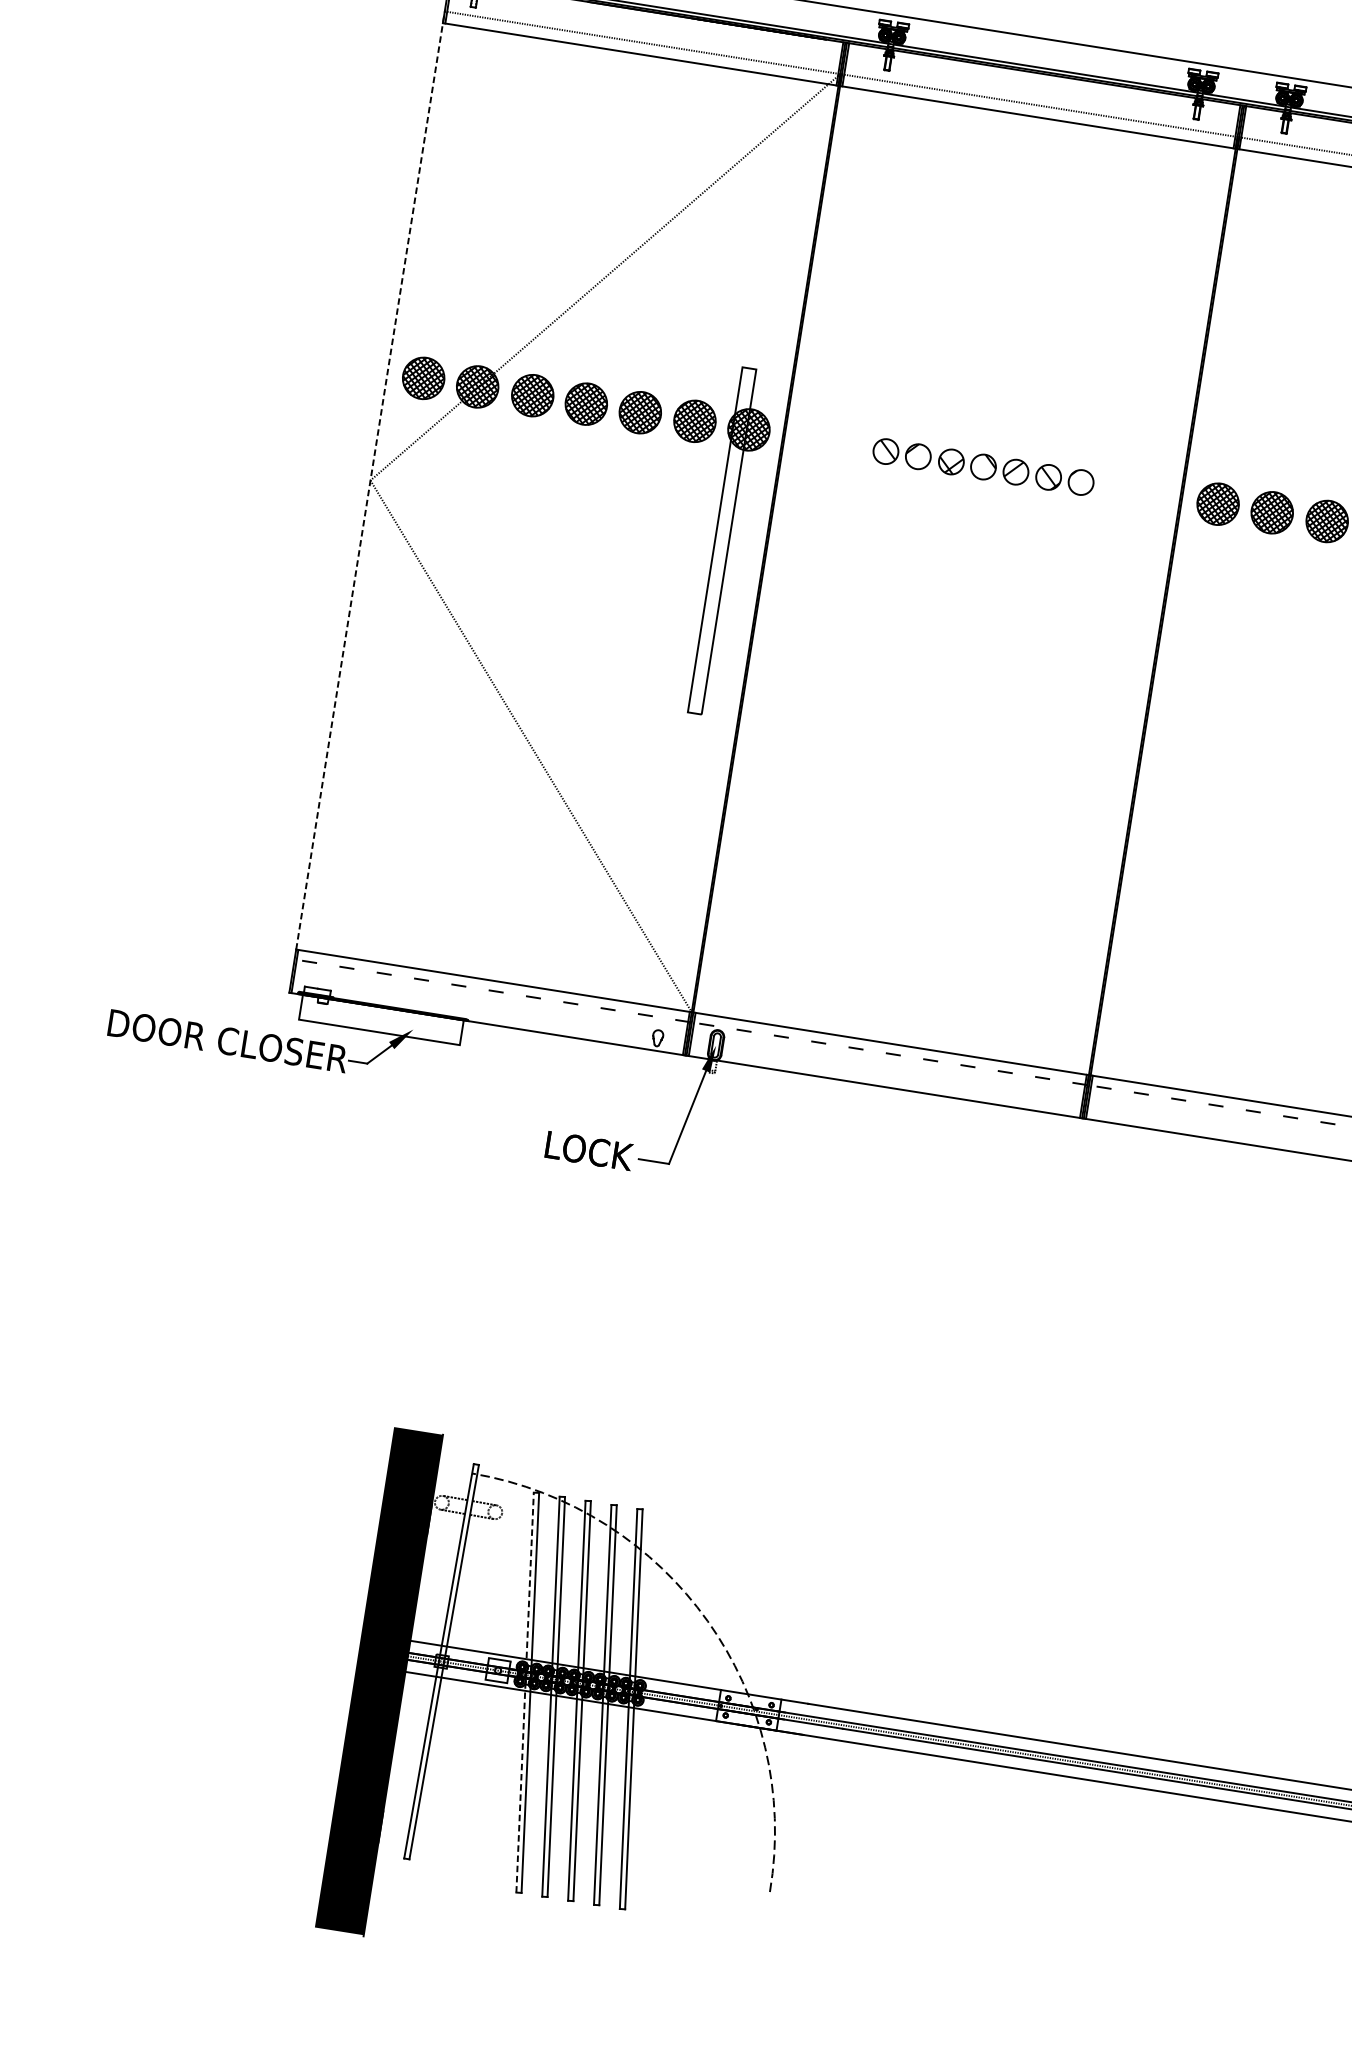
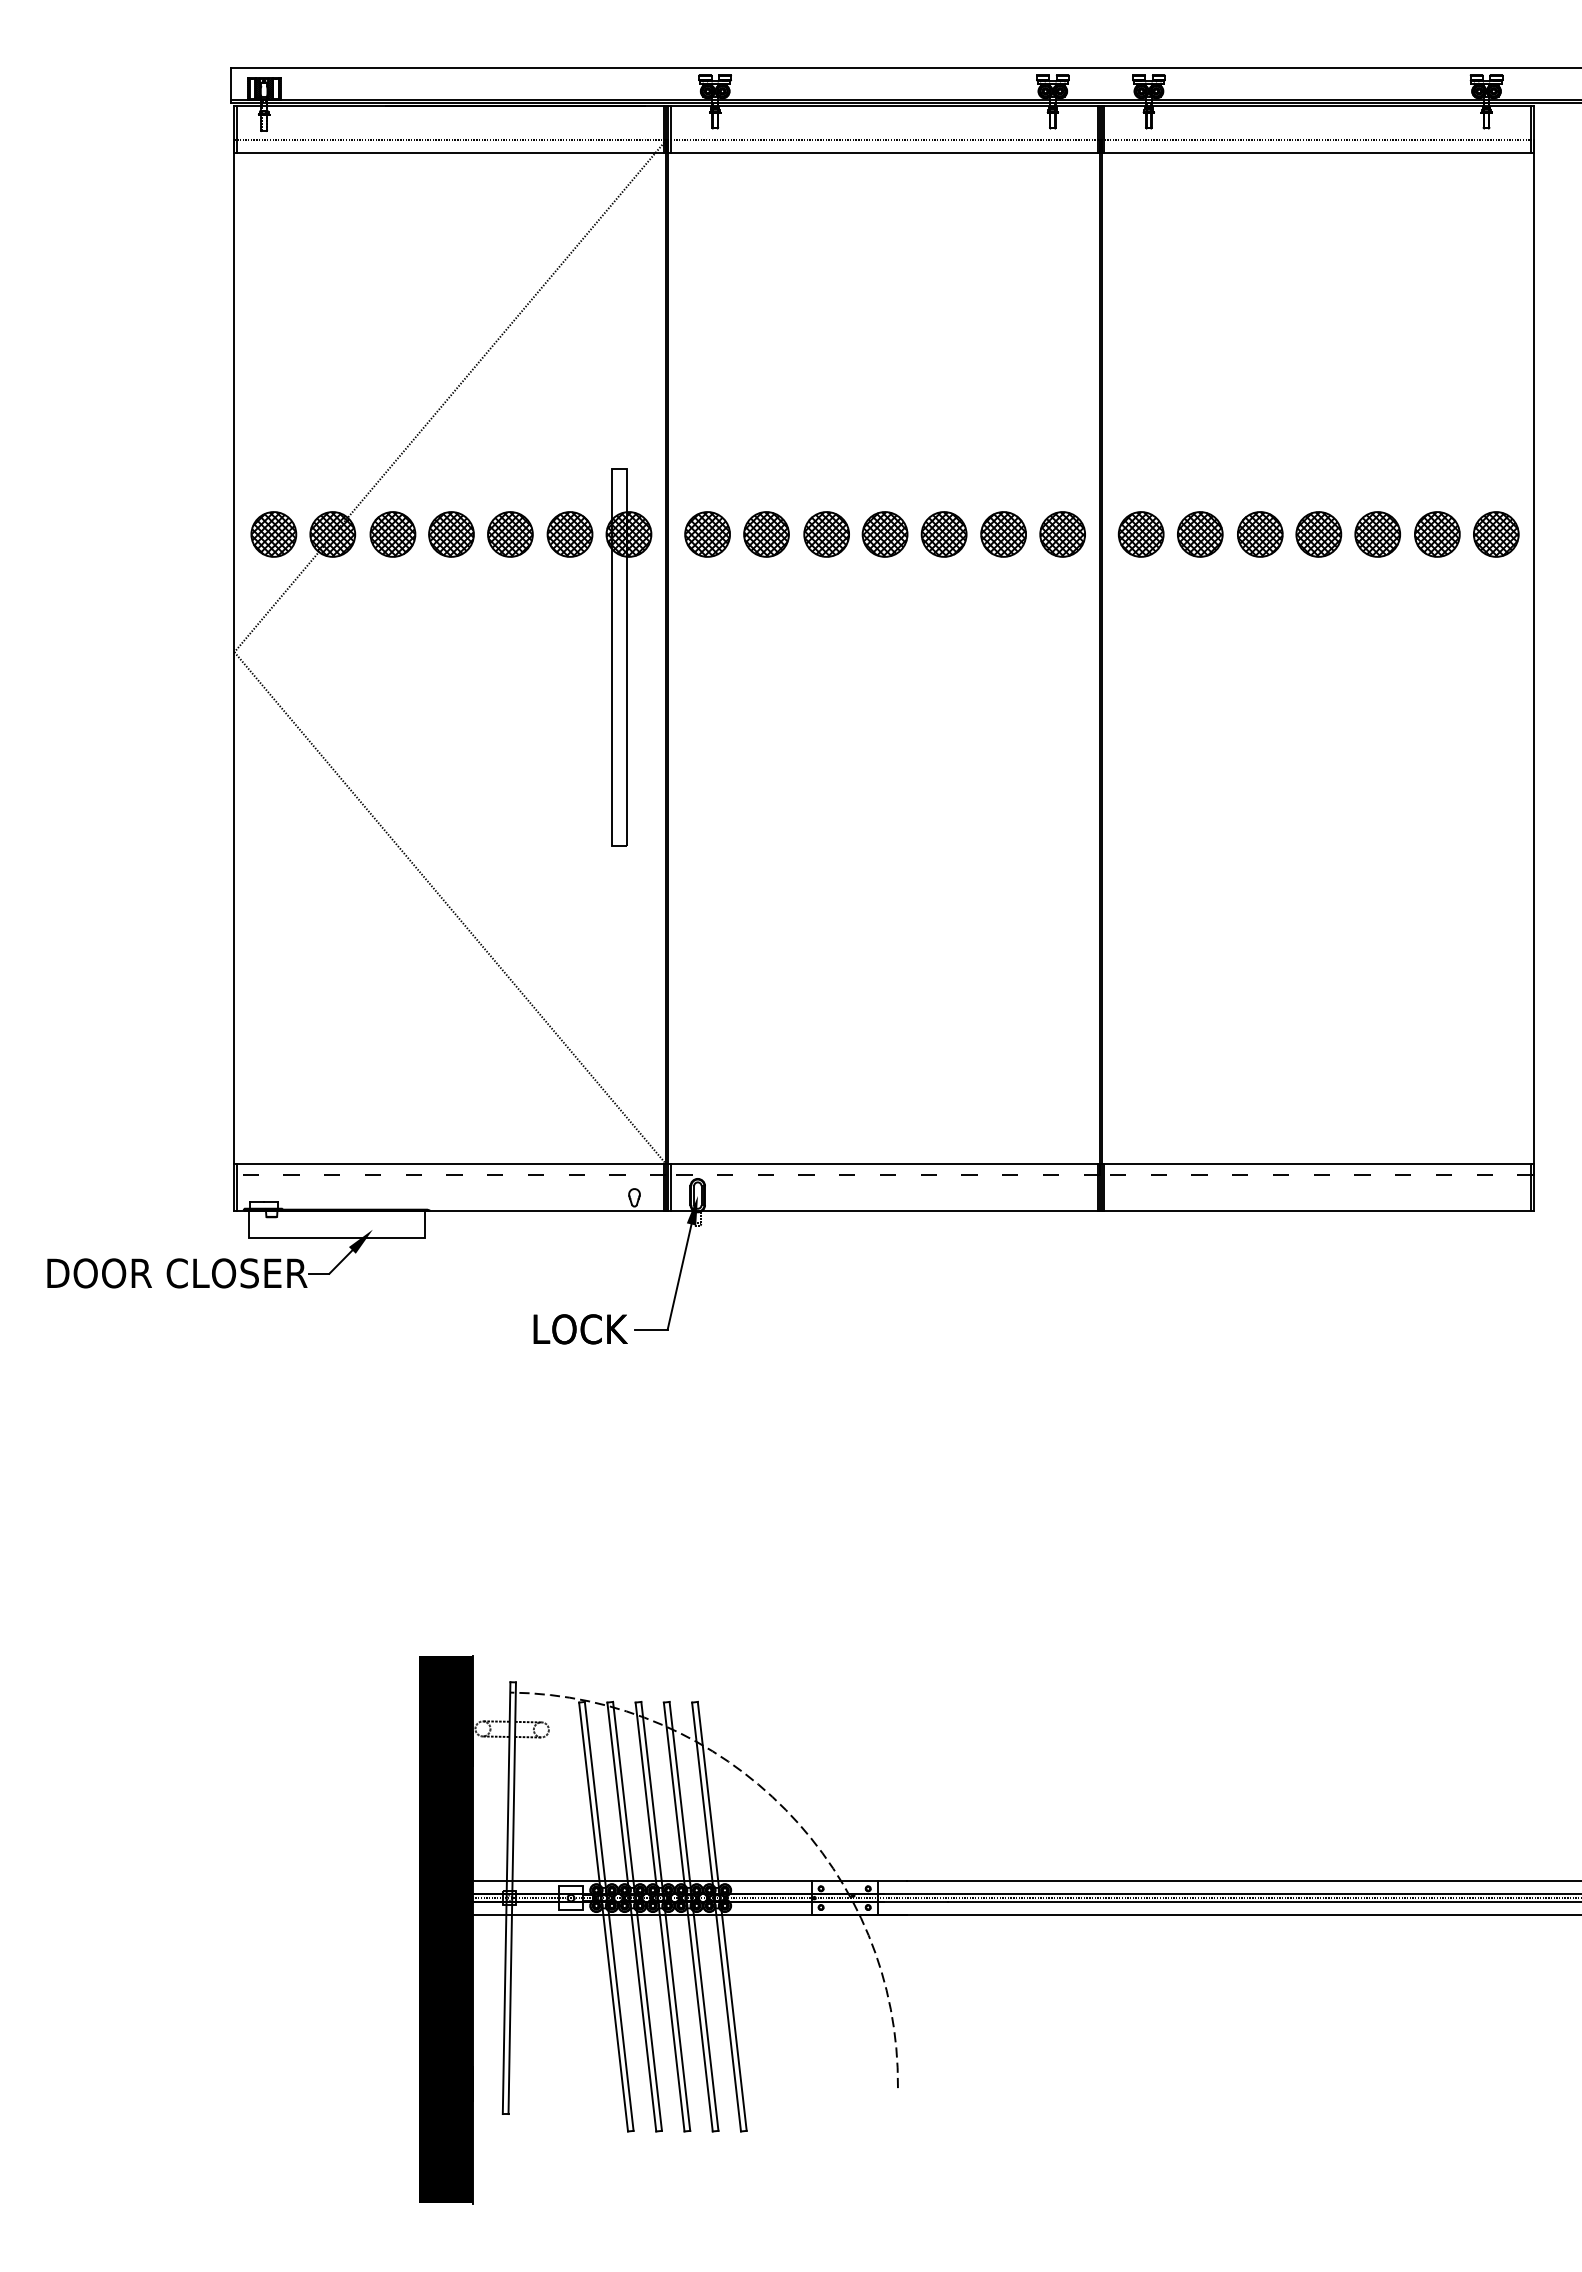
part: (983, 467) -> (884, 534), size x1.67
line: (370, 479) -> (234, 651), dashed -> solid
line: (524, 1693) -> (603, 1917), dashed -> solid

